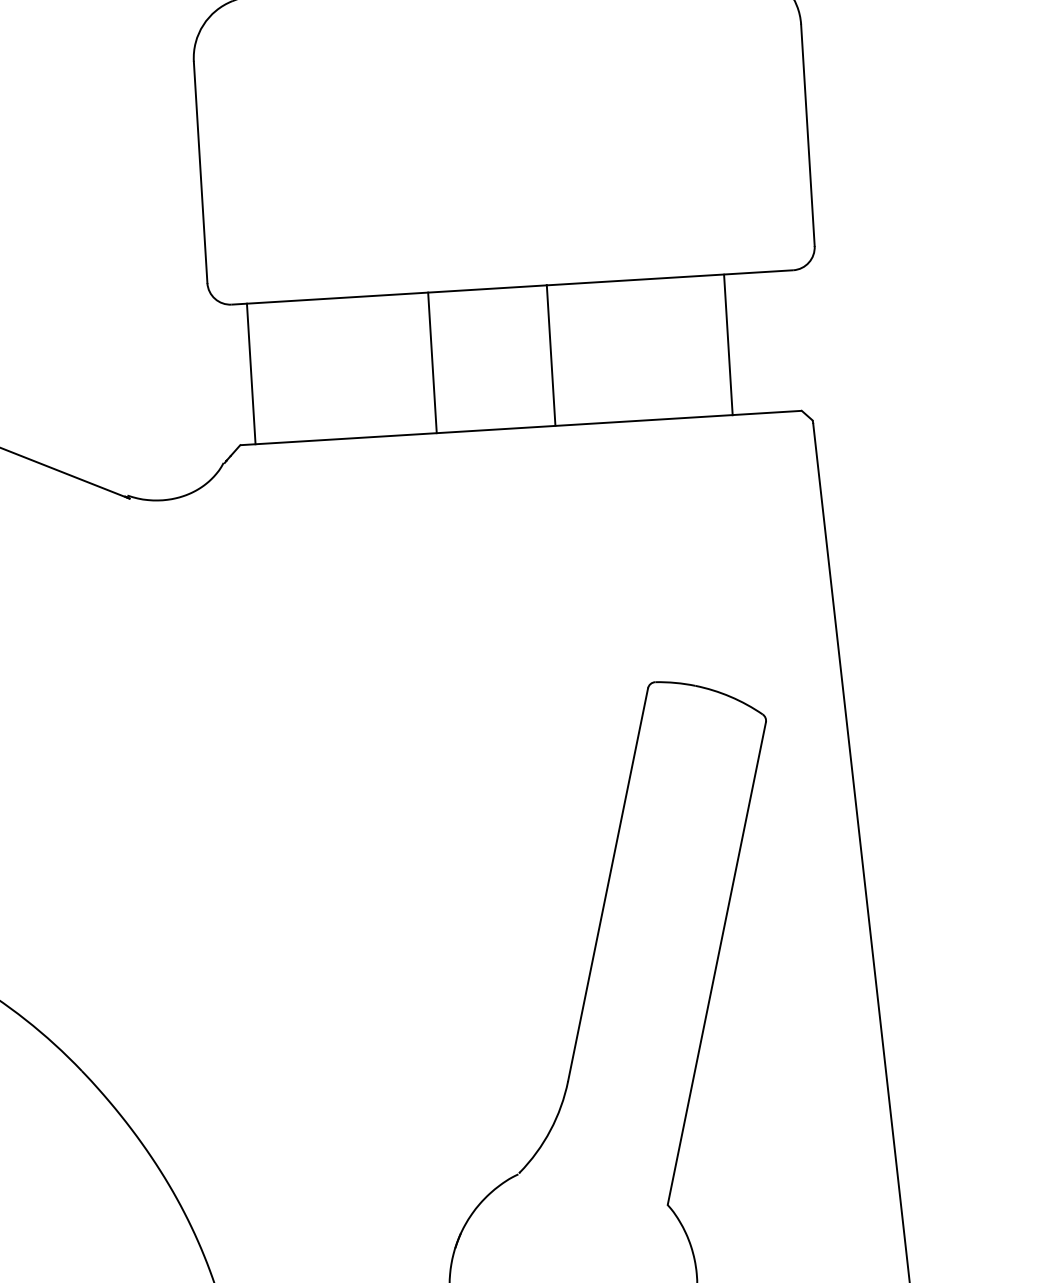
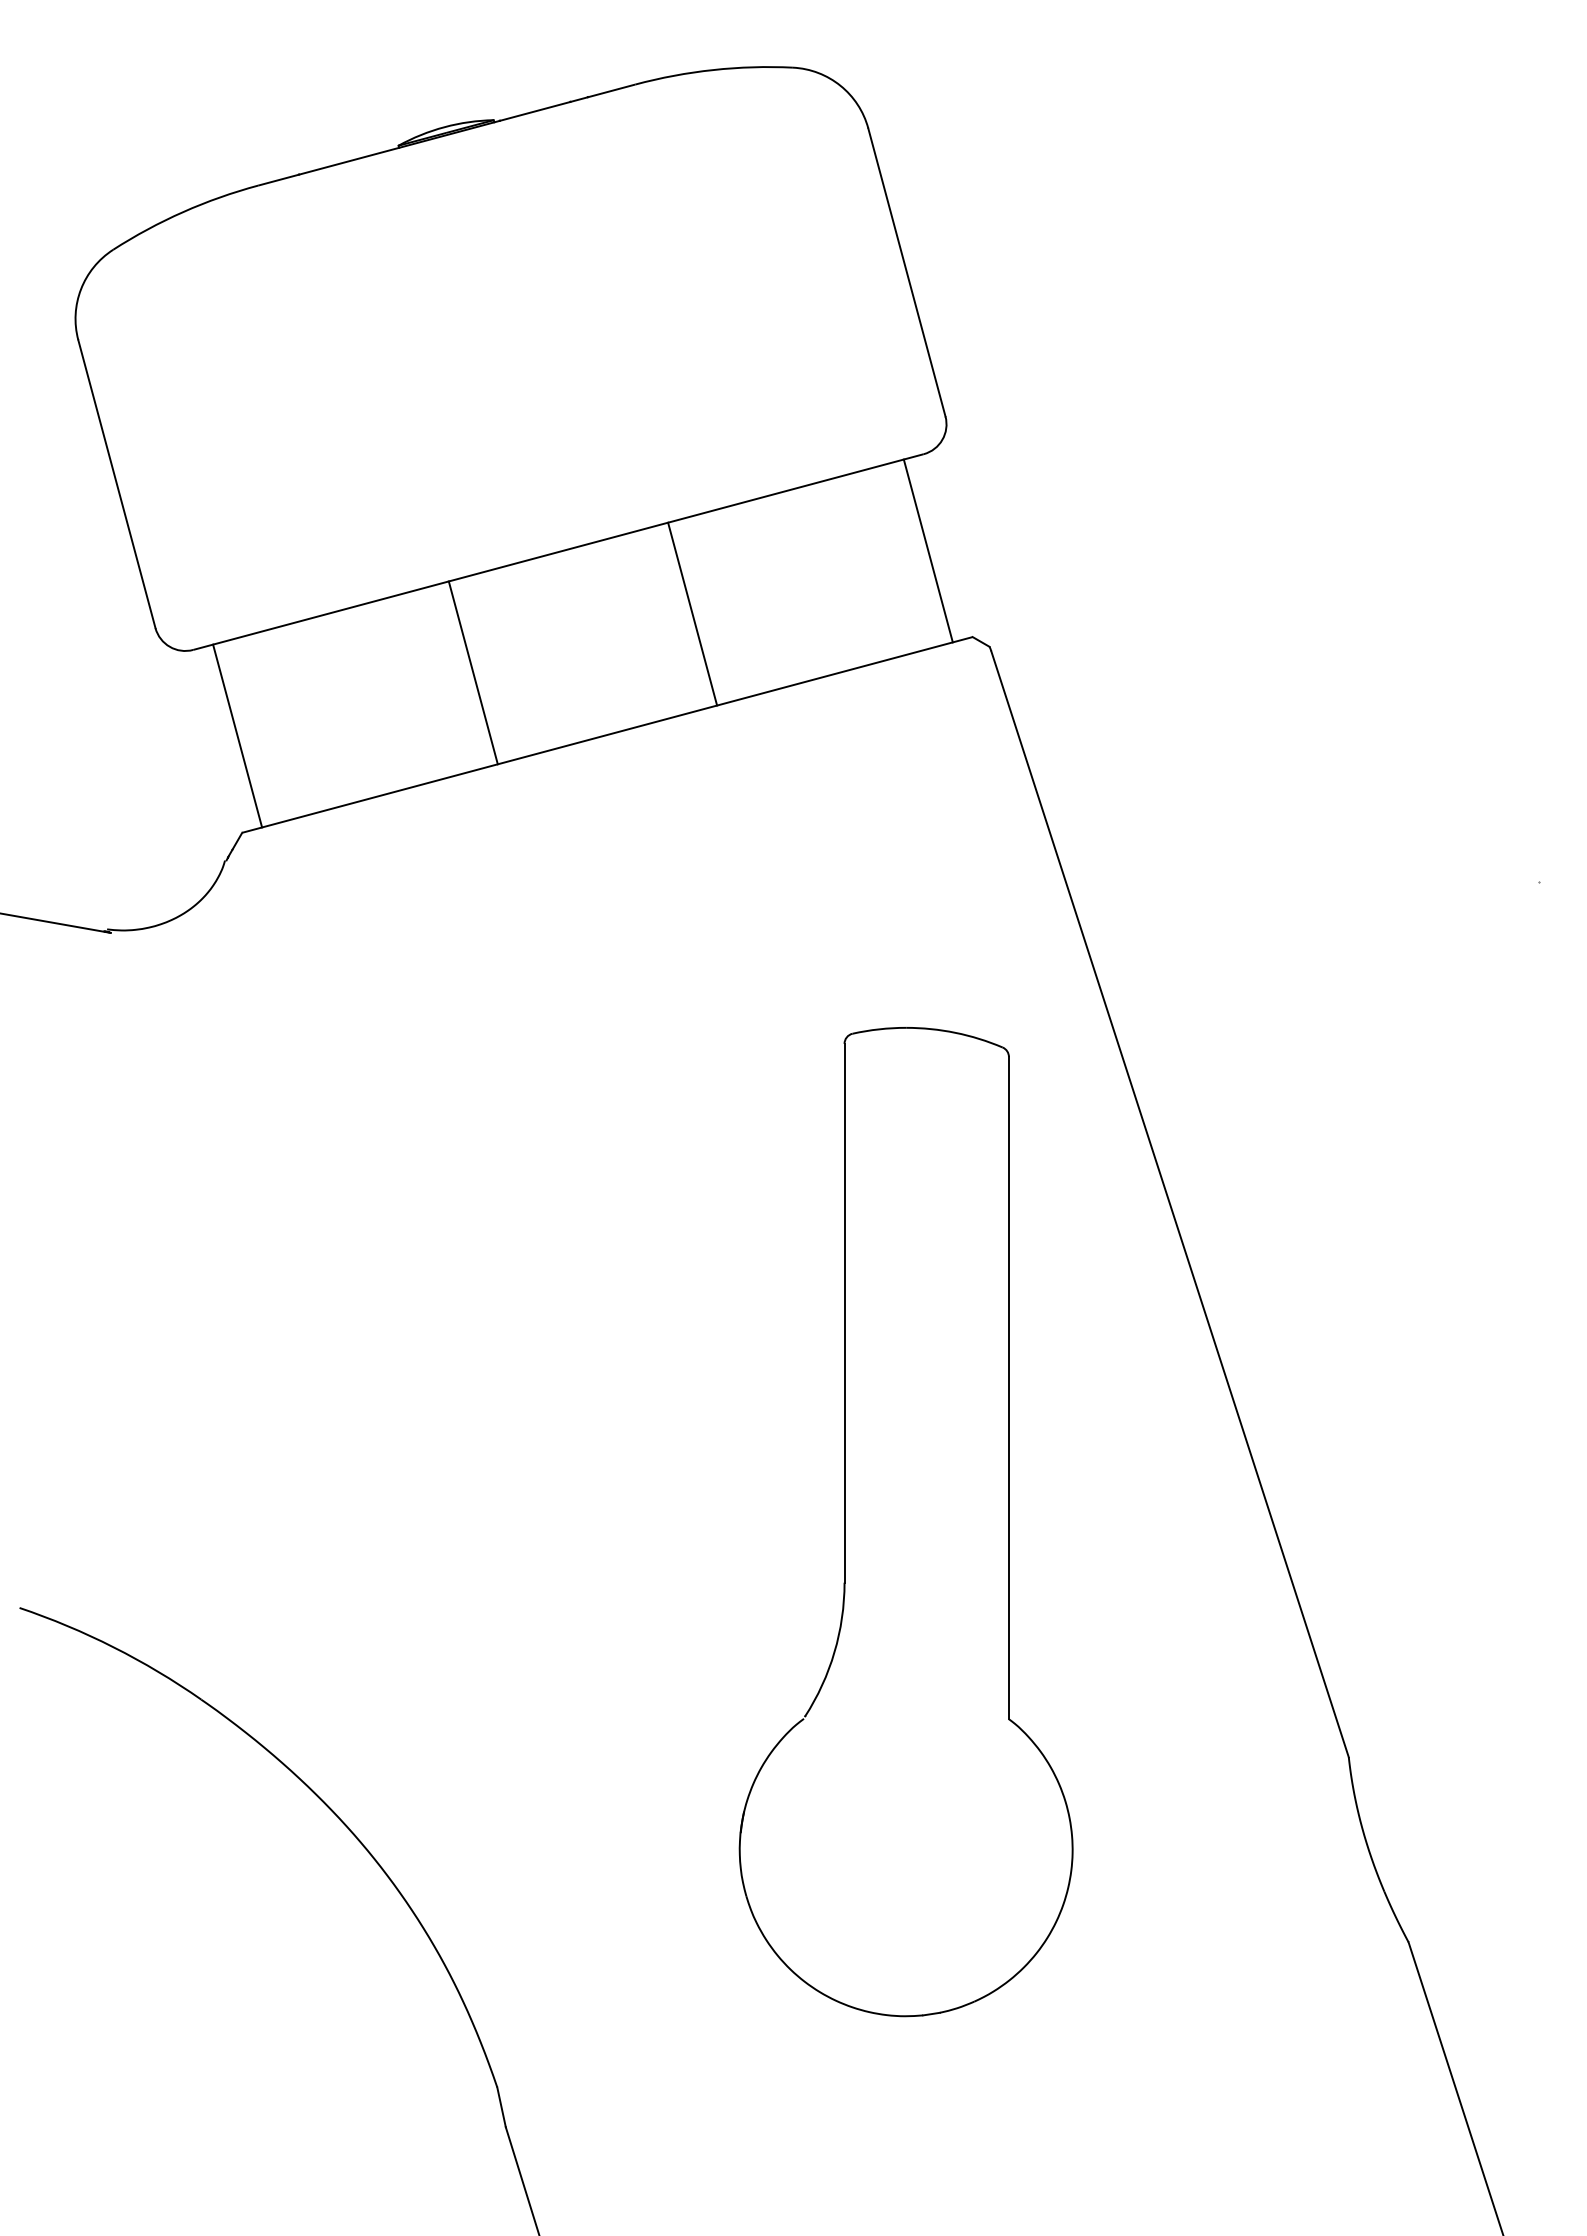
line: (727, 344) -> (927, 550), moved
line: (551, 354) -> (692, 613), moved

